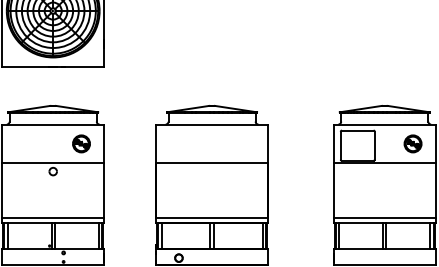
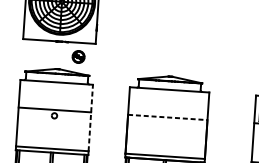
part: (81, 143) -> (78, 56), moved
line: (212, 163) -> (168, 117), solid -> dashed
line: (104, 171) -> (90, 118), solid -> dashed

